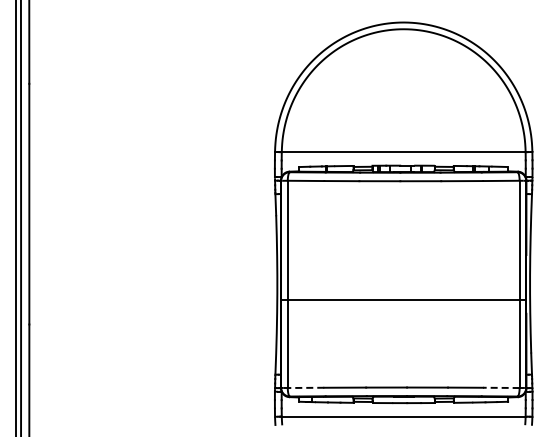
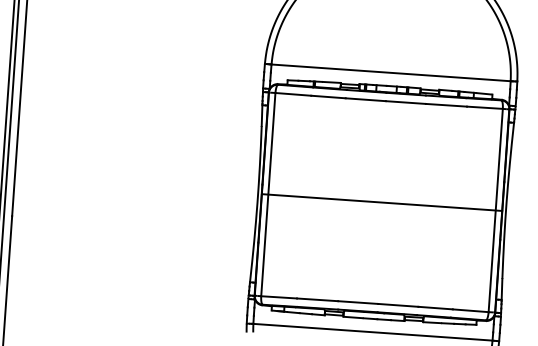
line: (403, 300) -> (381, 202), moved
line: (305, 387) -> (278, 296), dashed -> solid
line: (500, 387) -> (469, 310), dashed -> solid

